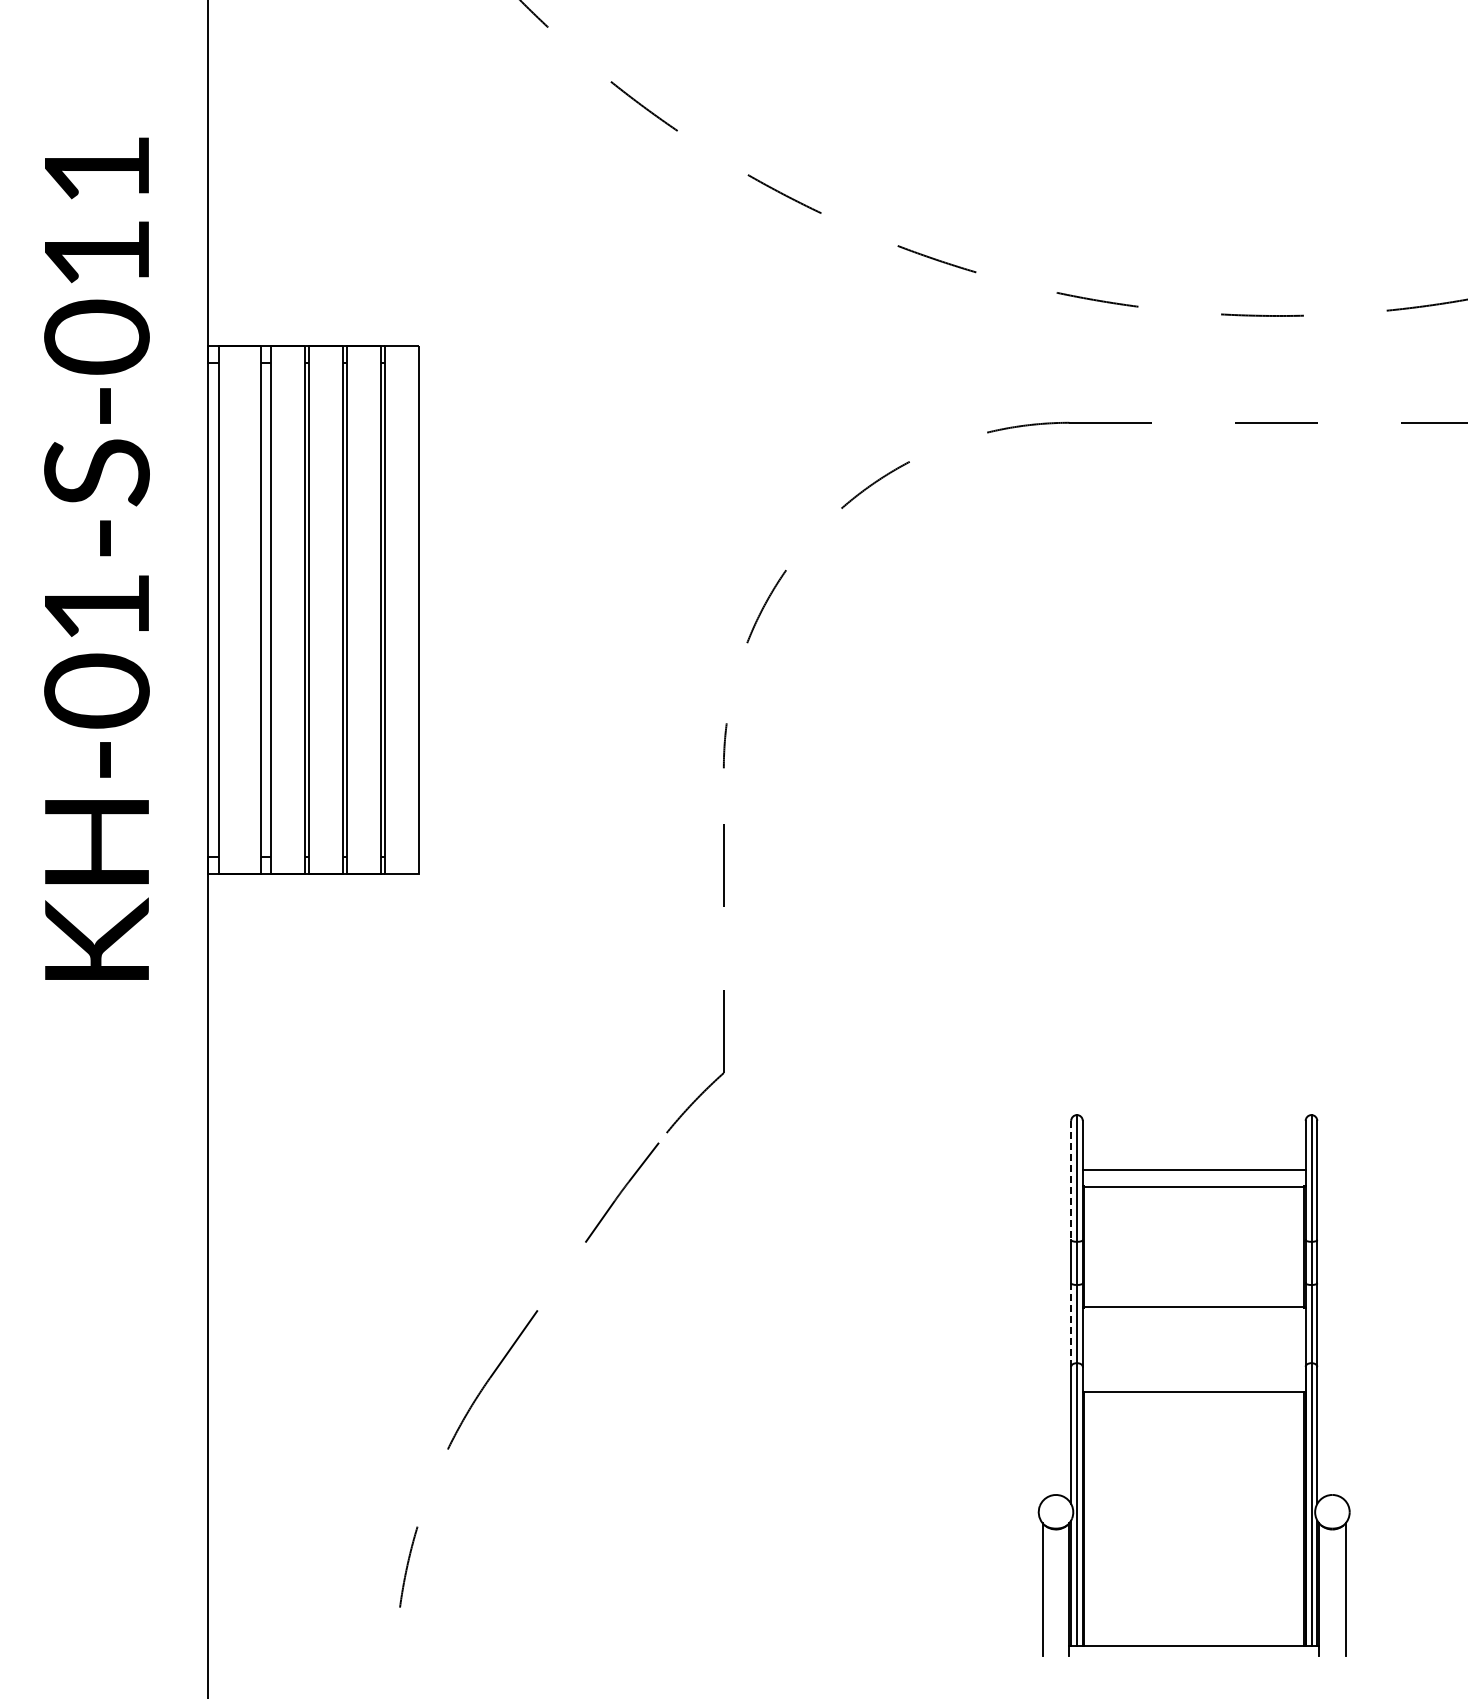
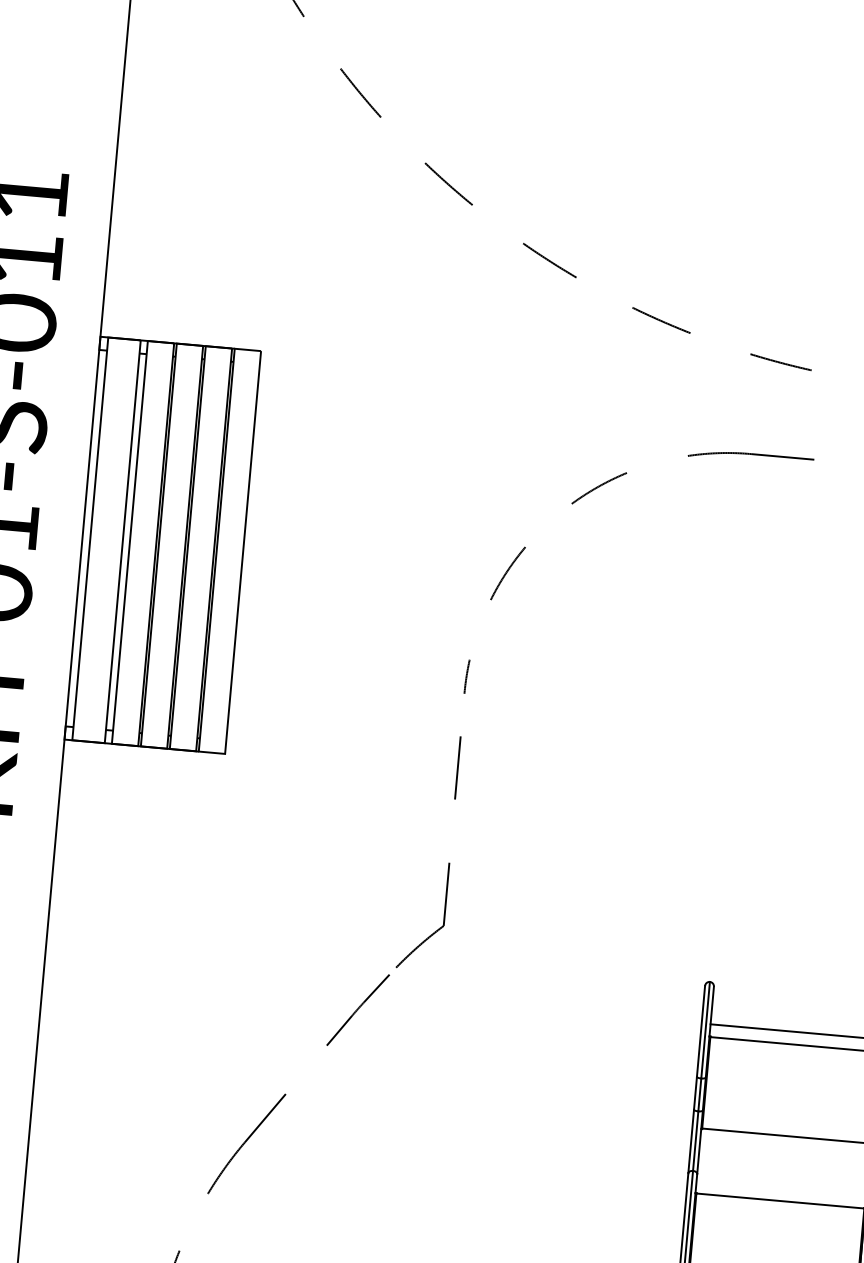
line: (1071, 1180) -> (701, 1031), dashed -> solid
line: (1071, 1325) -> (691, 1141), dashed -> solid

